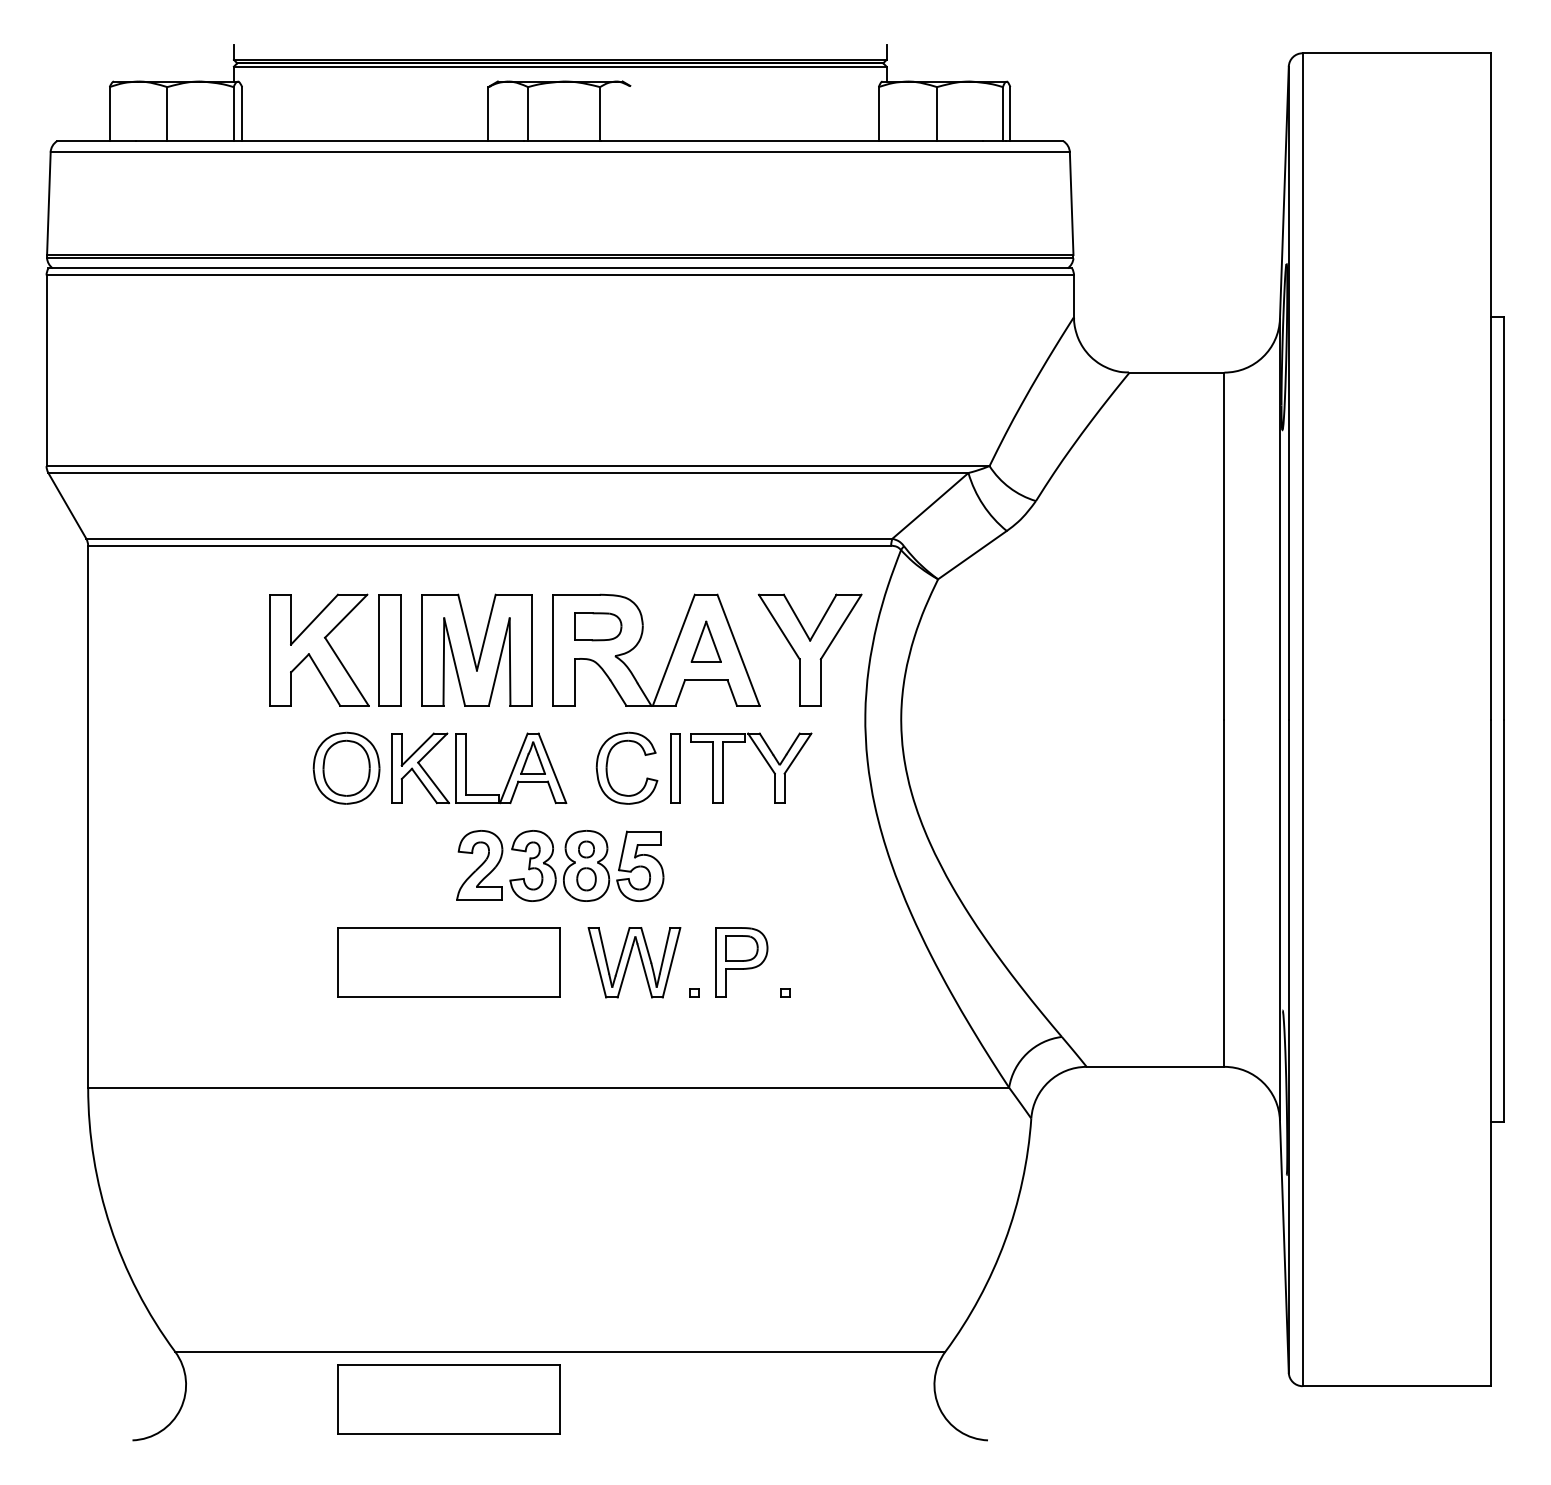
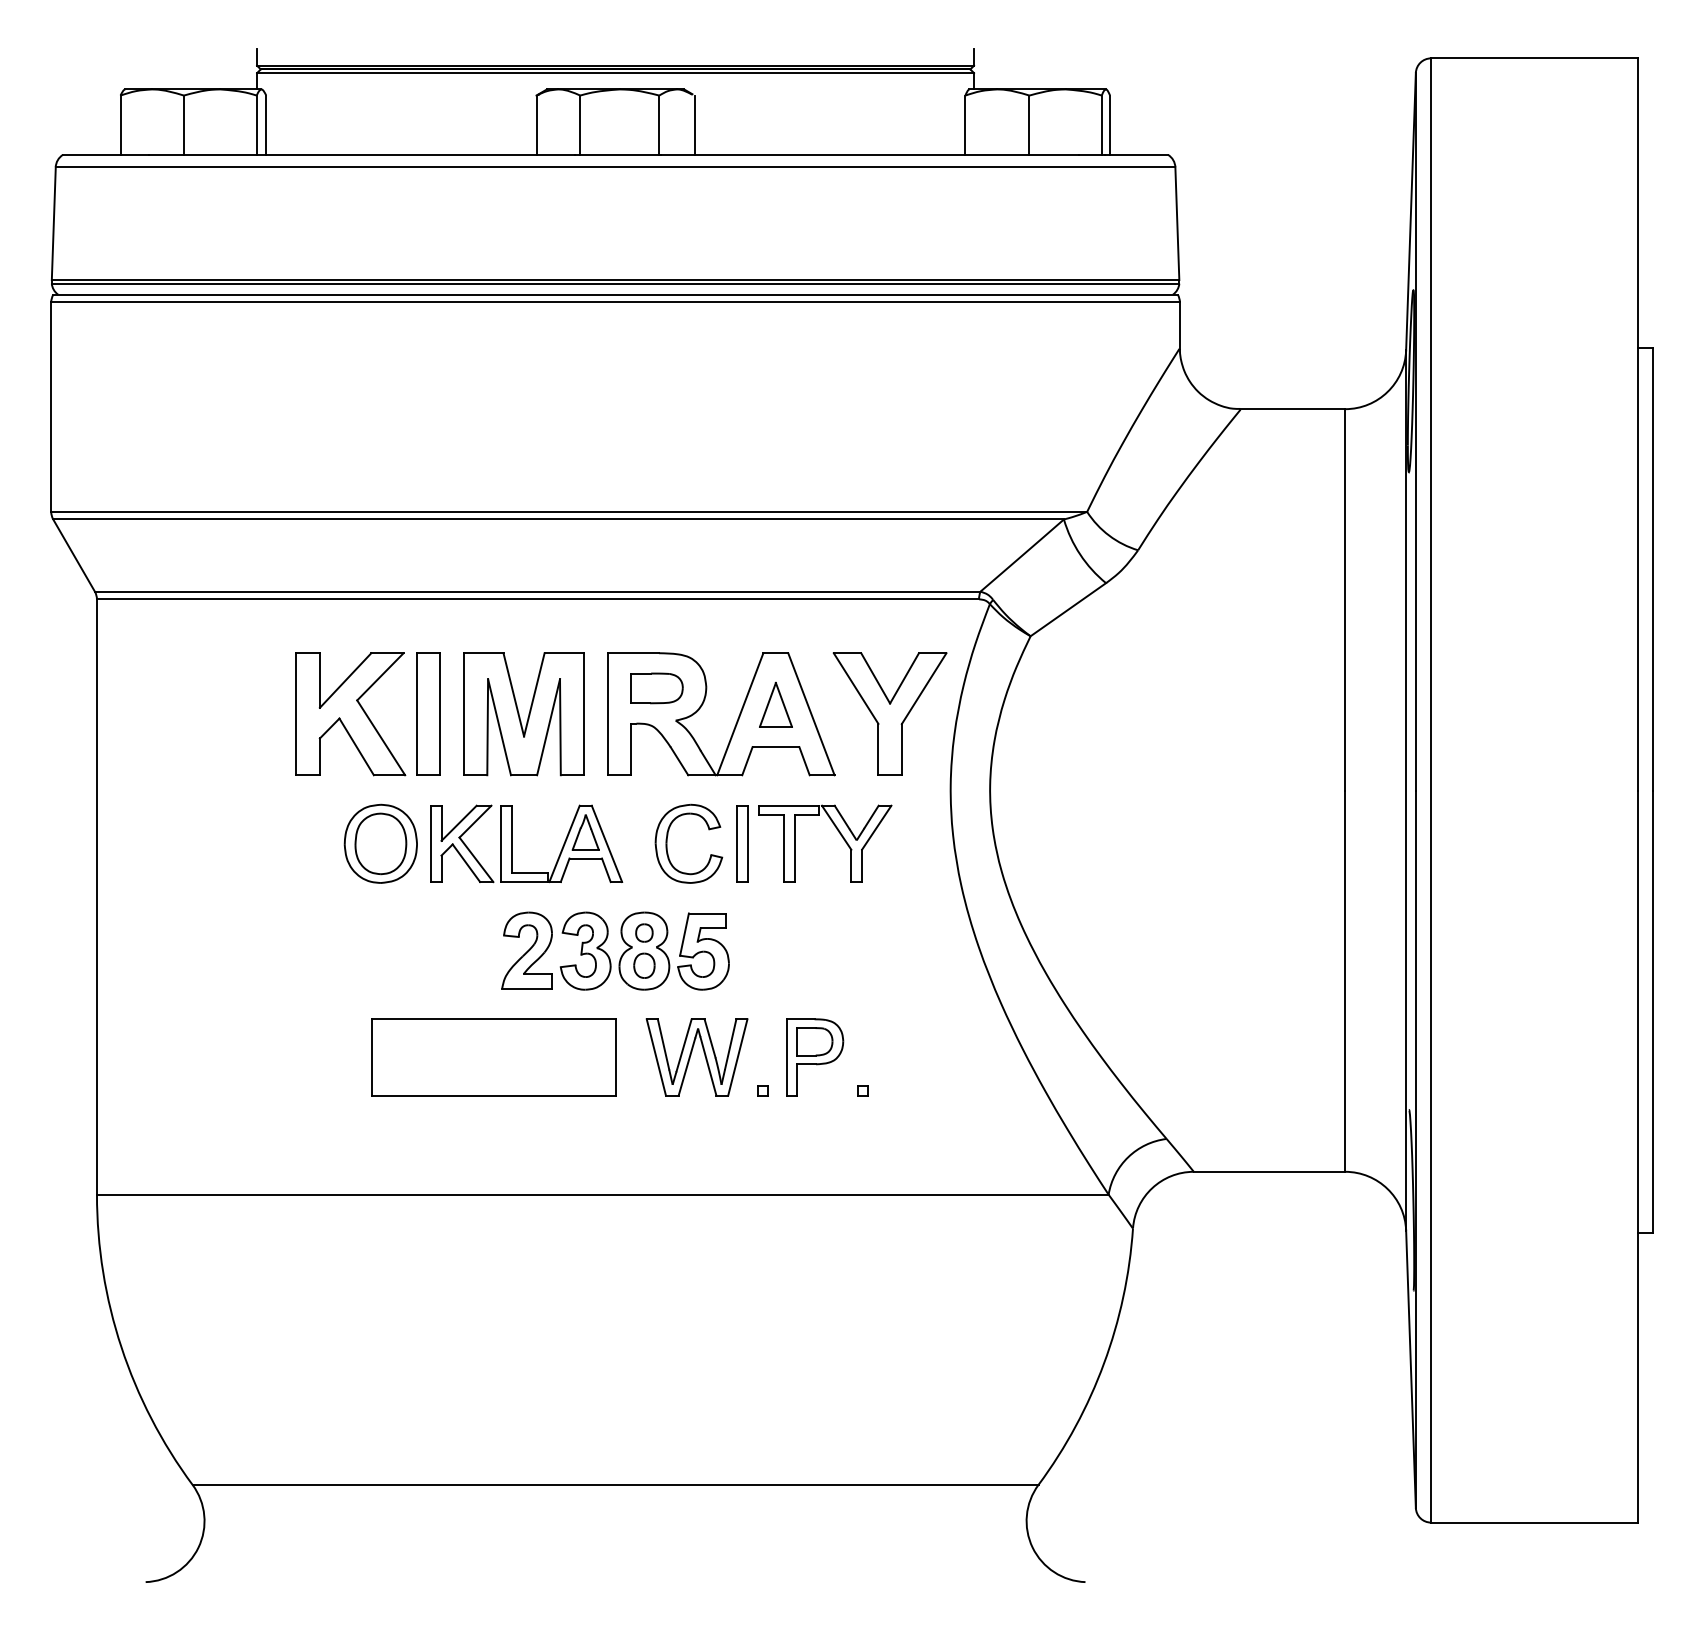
line: (632, 114) -> (694, 125), added
part: (448, 1399) -> (492, 1537), removed

